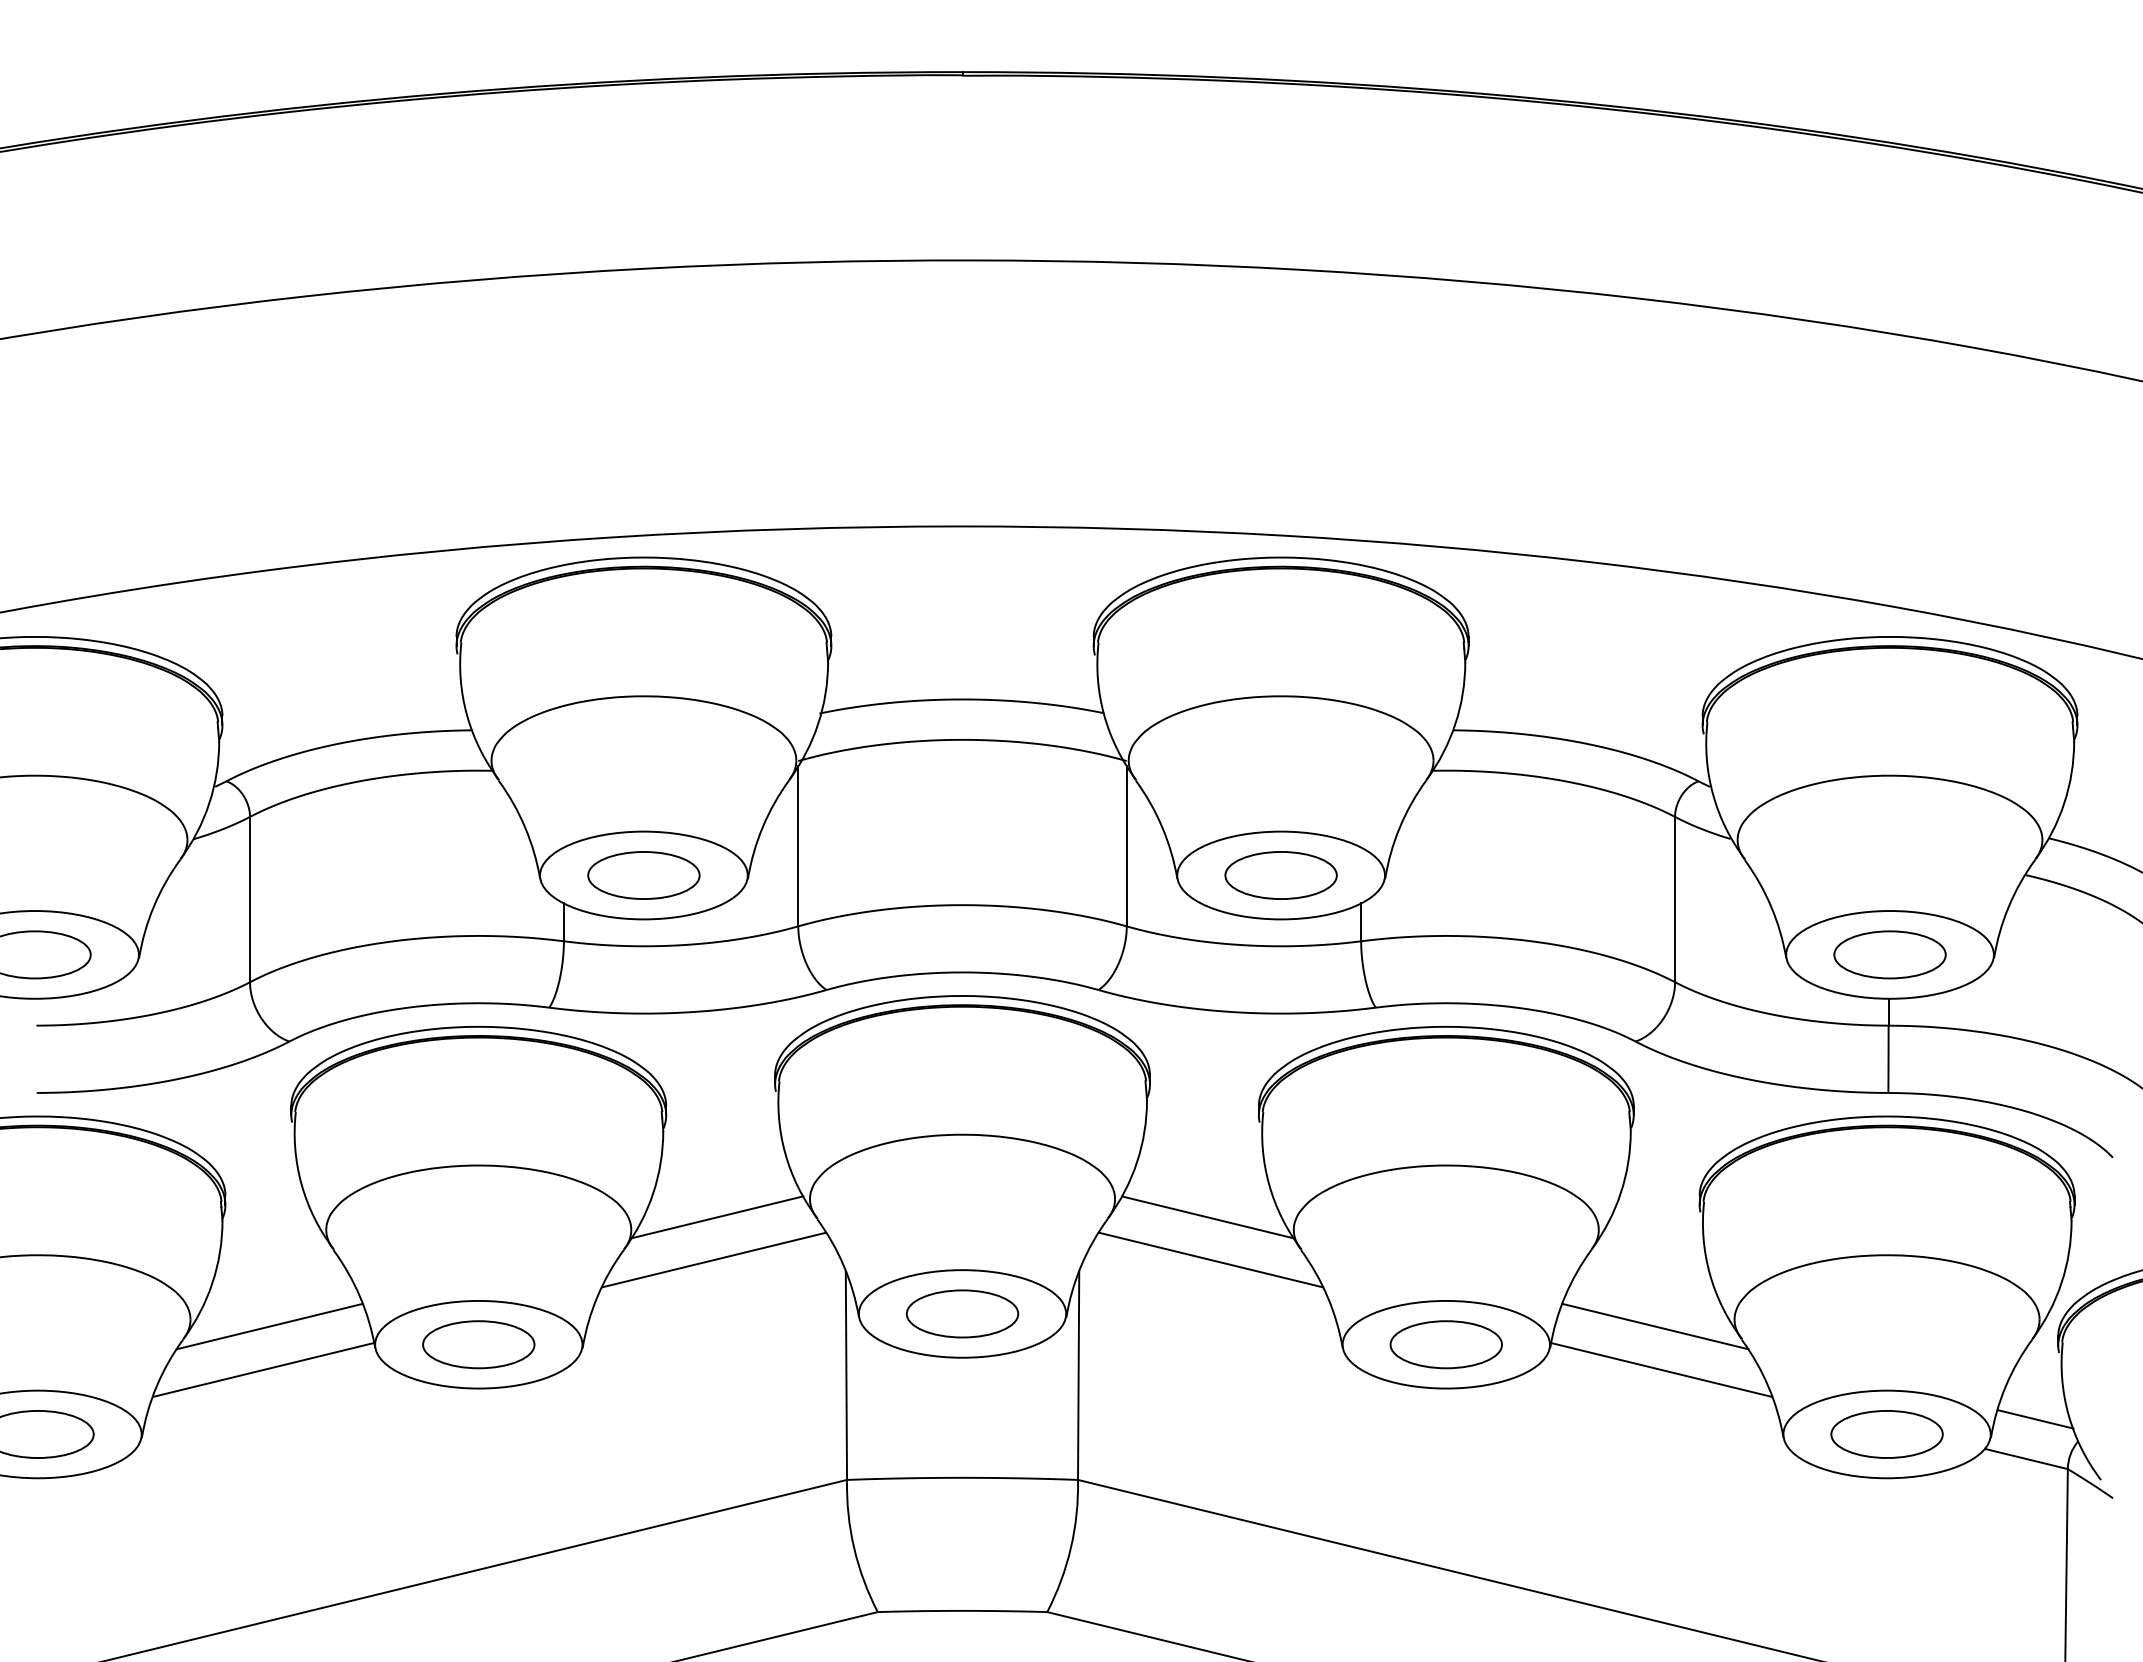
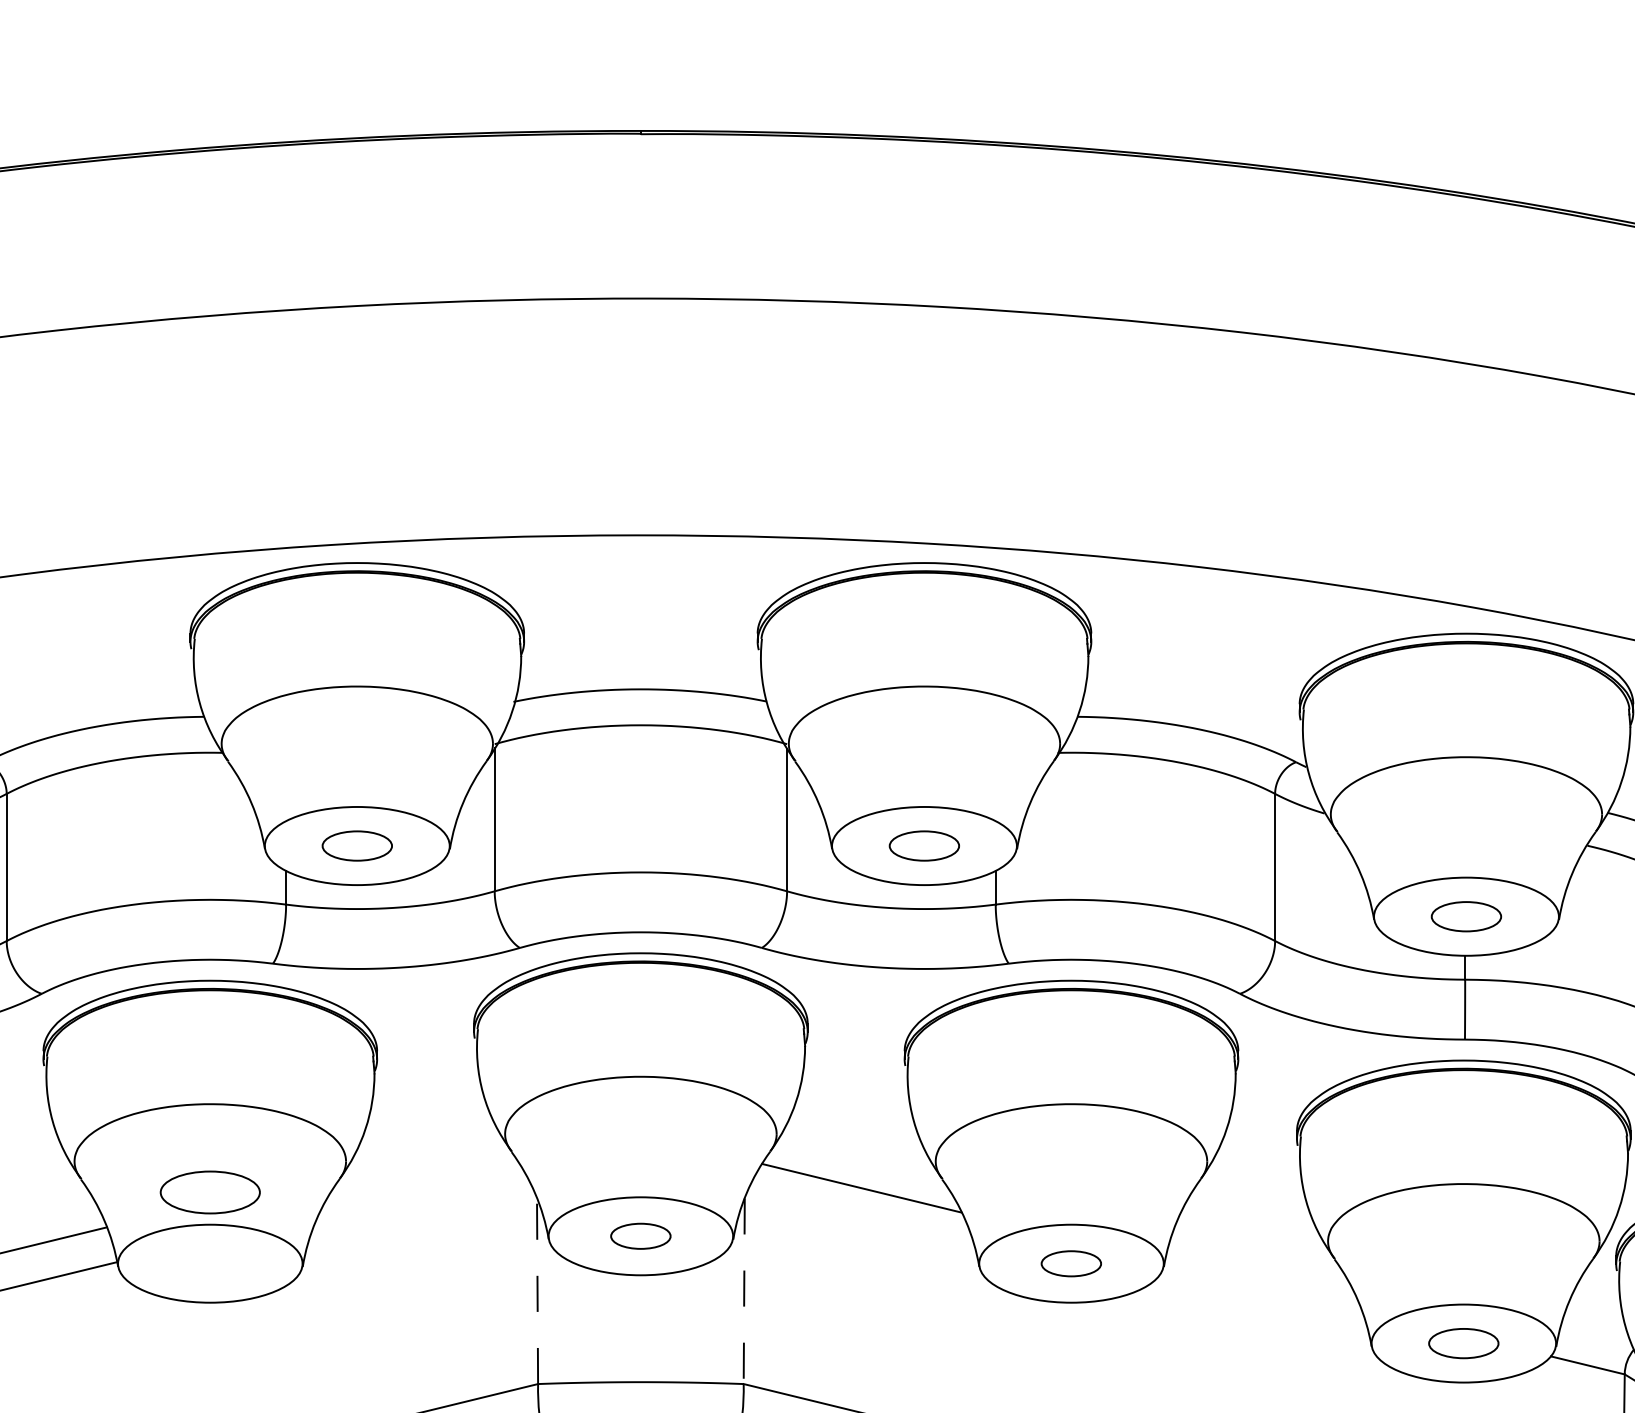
part: (643, 875) -> (356, 846), size x0.7
part: (1280, 875) -> (923, 846), size x0.7
part: (1889, 954) -> (1465, 916), size x0.7
line: (717, 1217) -> (422, 1150), removed
line: (1207, 1217) -> (858, 1150), removed
line: (714, 1259) -> (420, 1187), removed
part: (962, 1313) -> (640, 1235), size x0.6
line: (1655, 1326) -> (1257, 1247), removed
part: (478, 1344) -> (210, 1192), moved
part: (1445, 1344) -> (1070, 1263), size x0.6
line: (1661, 1369) -> (1263, 1285), removed
line: (846, 1375) -> (537, 1291), solid -> dashed
line: (1078, 1376) -> (744, 1291), solid -> dashed
line: (2035, 1419) -> (1595, 1330), removed
part: (1886, 1434) -> (1463, 1343), size x0.7

